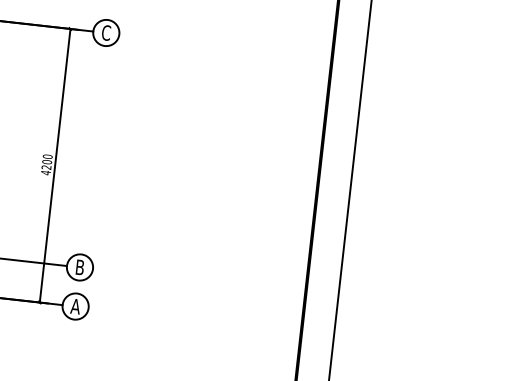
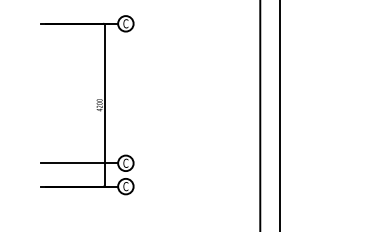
text: (79, 265) -> (125, 162), B -> C
text: (74, 306) -> (125, 186), A -> C

